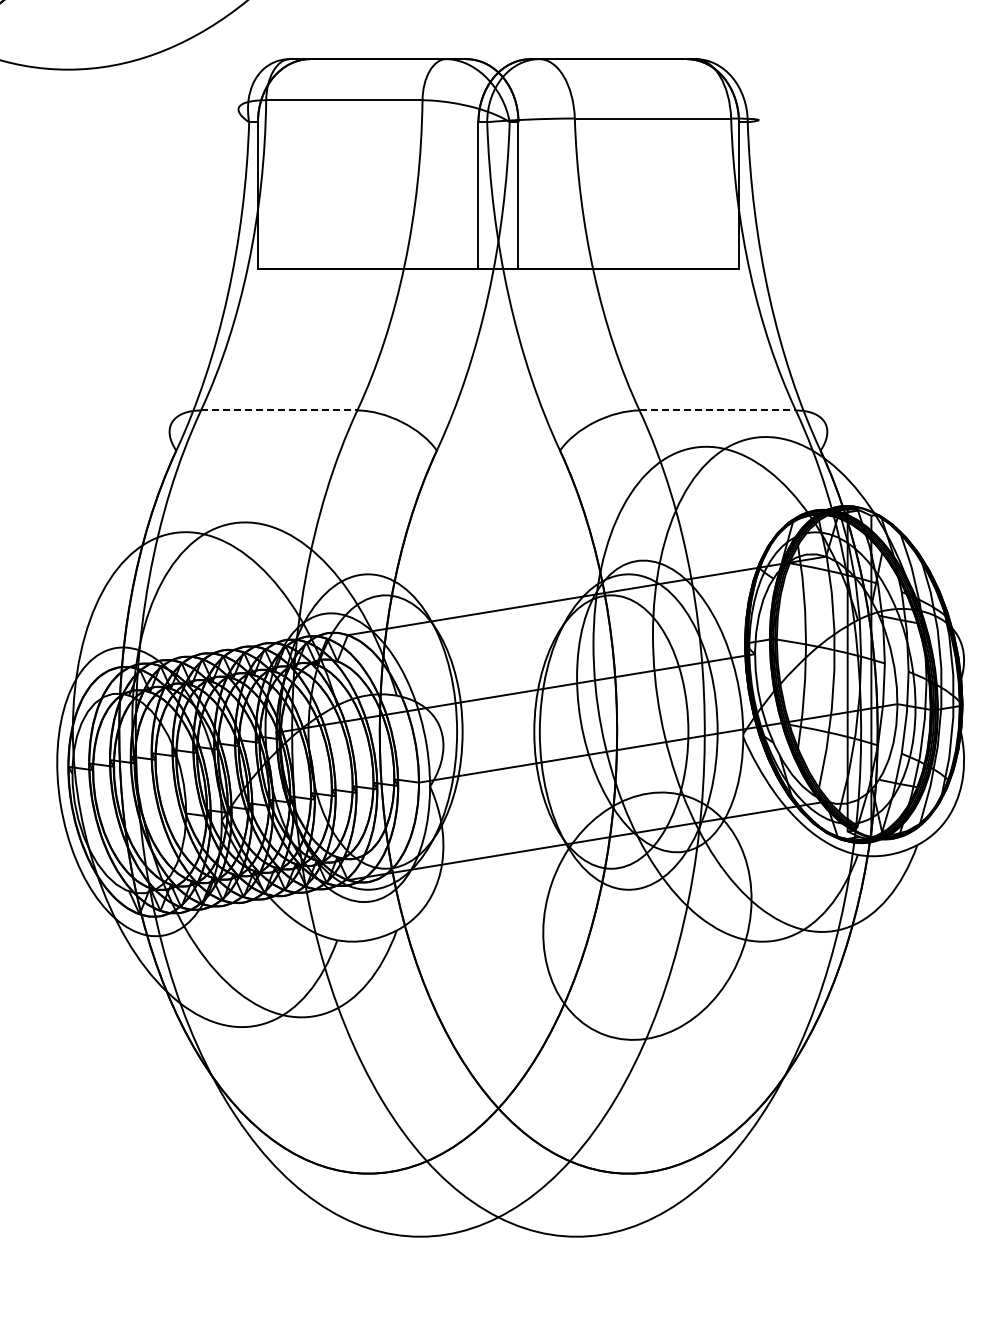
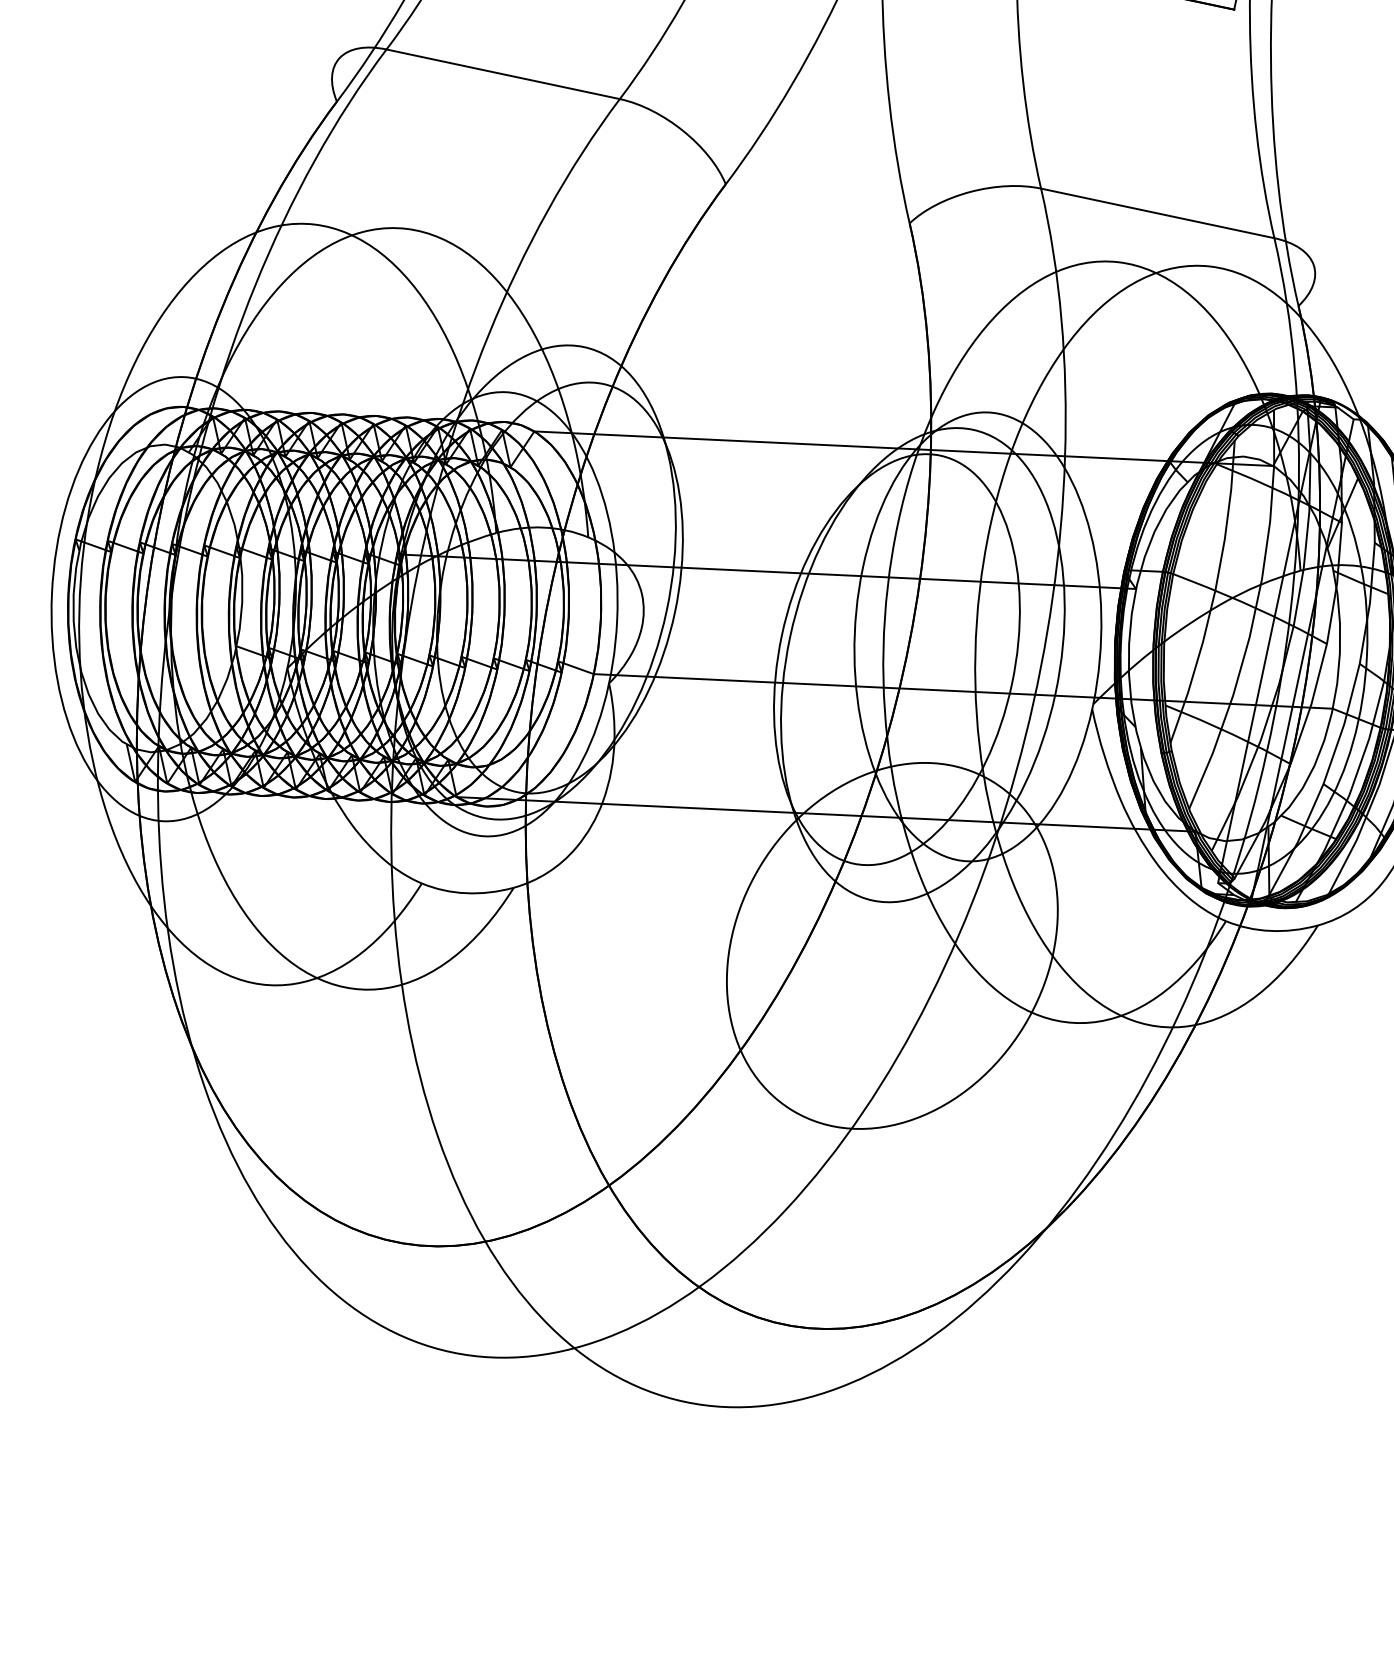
line: (279, 410) -> (503, 74), dashed -> solid
line: (718, 410) -> (1158, 213), dashed -> solid

